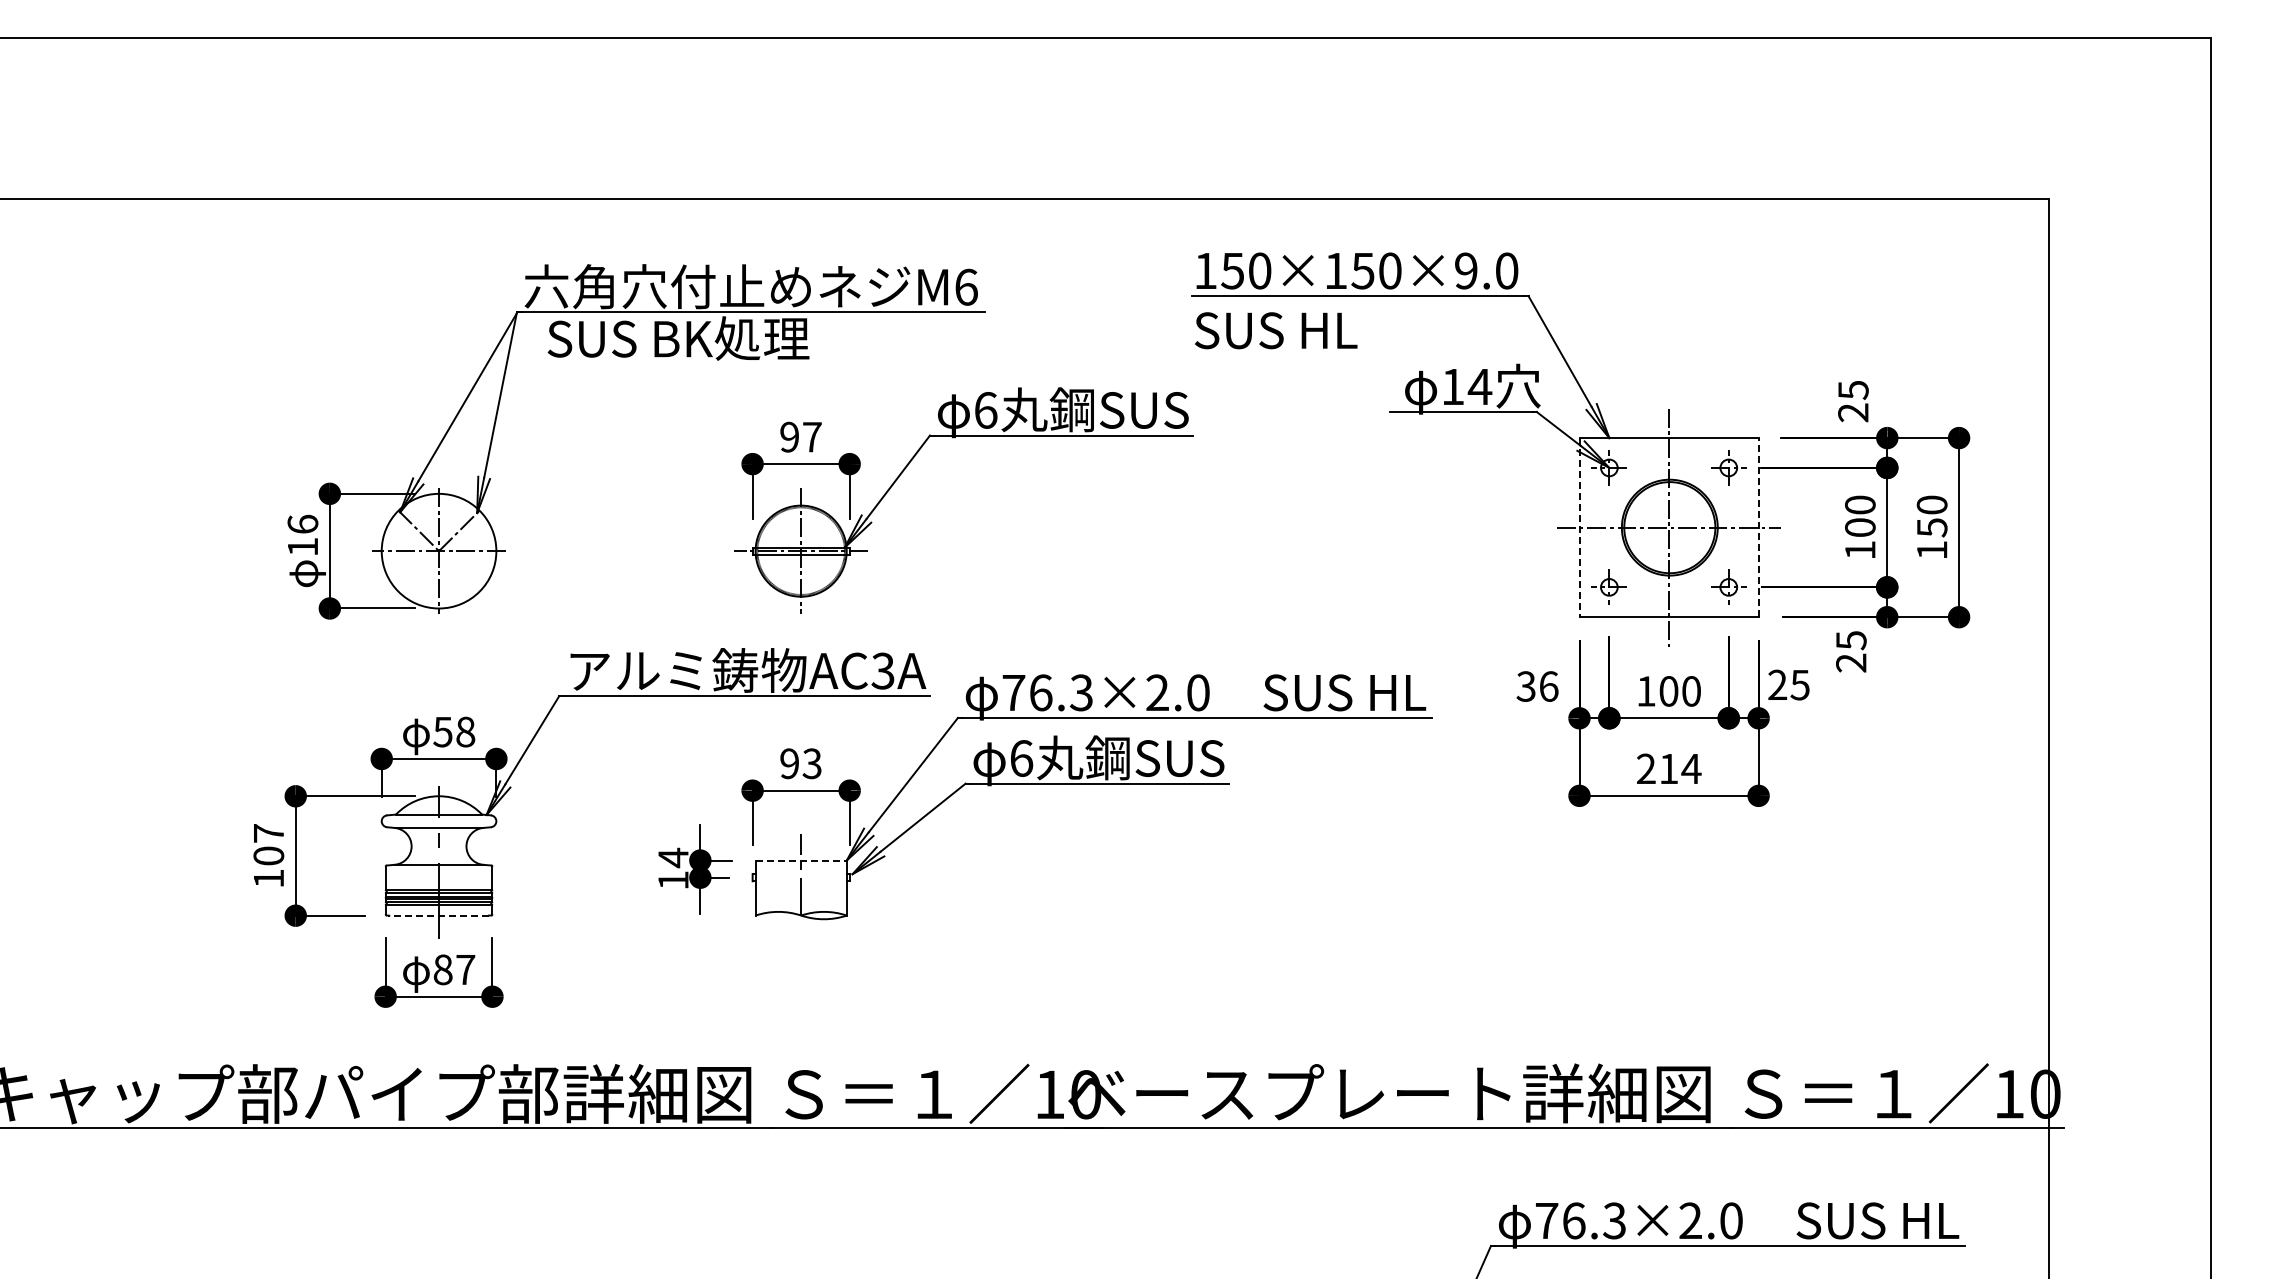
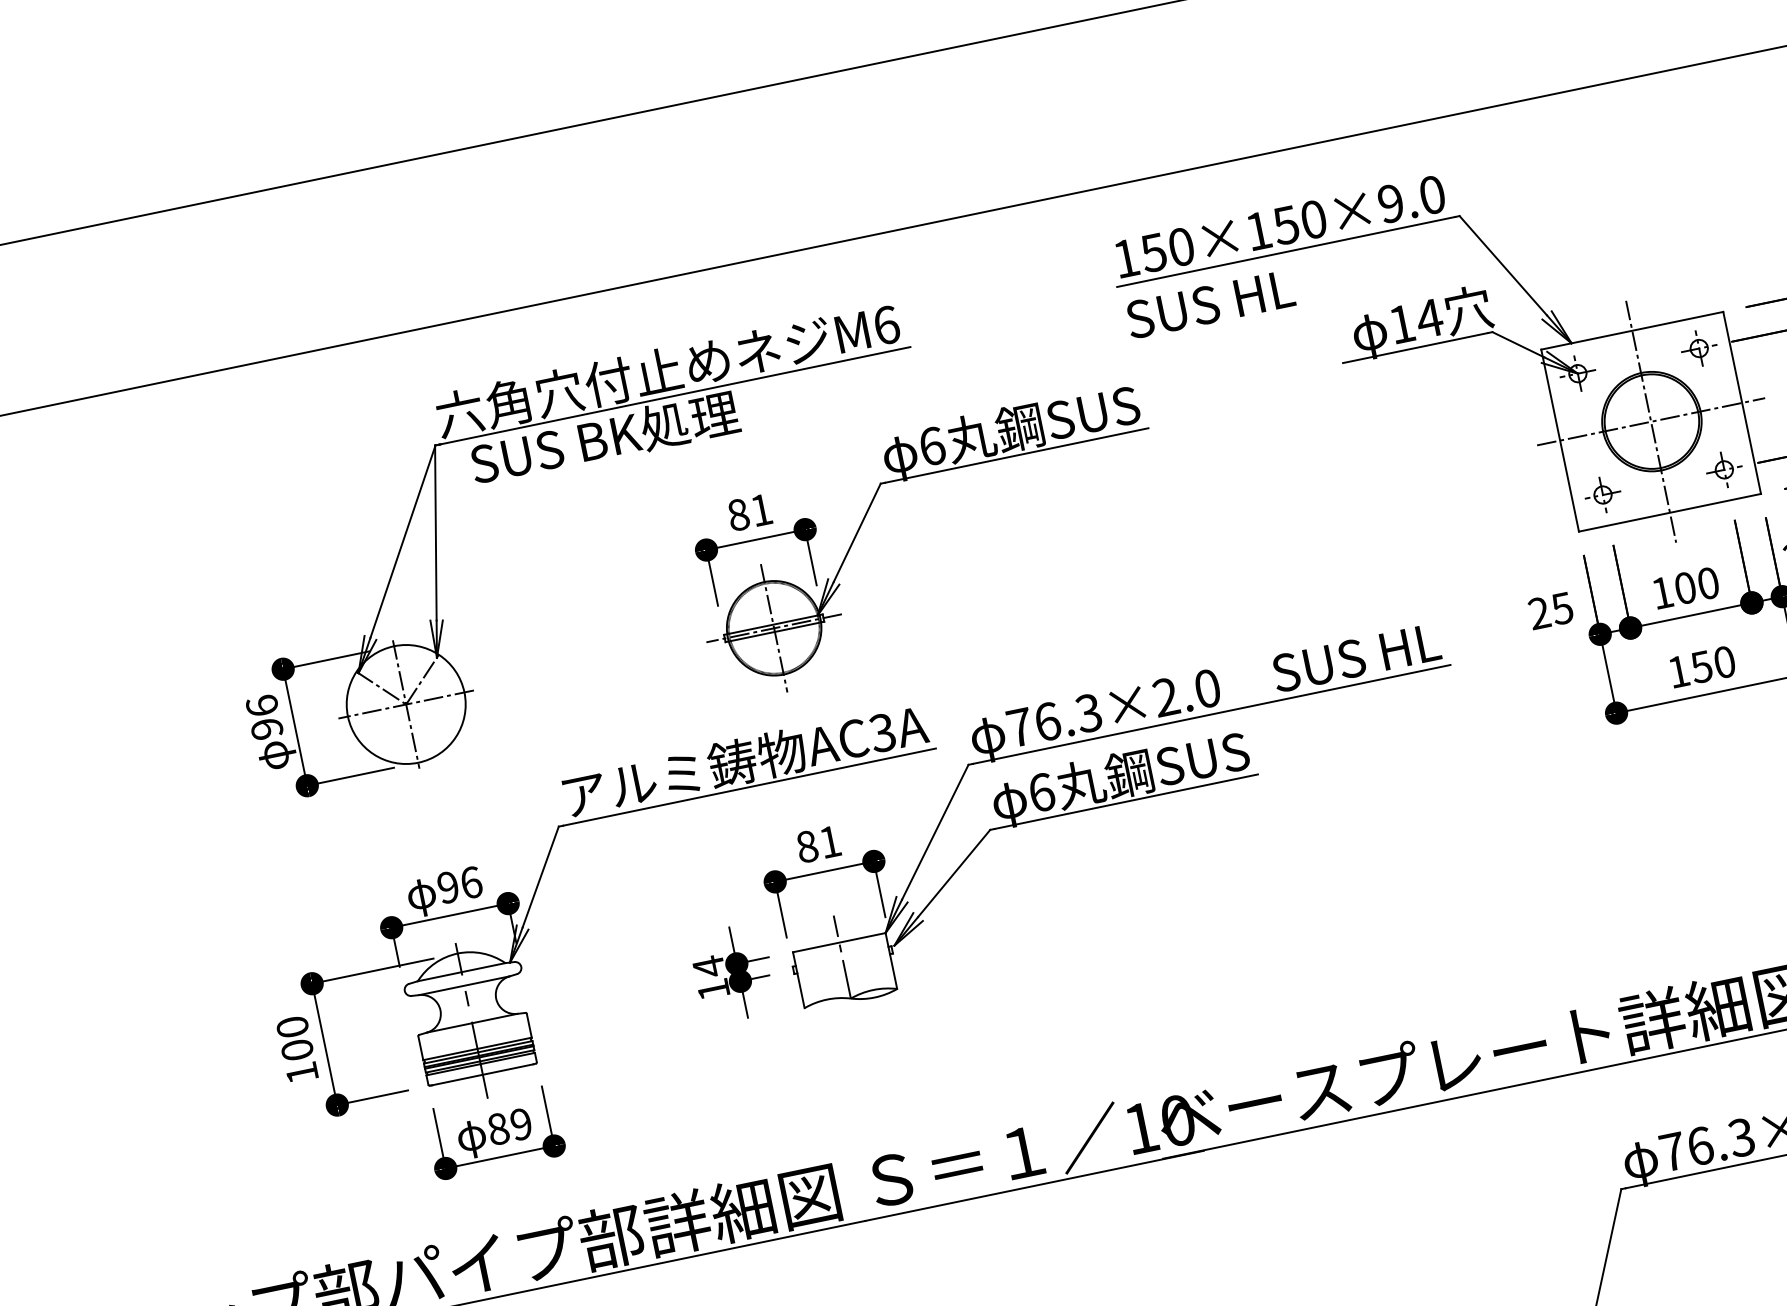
text: (800, 436) -> (749, 511), 97 -> 81
line: (1579, 527) -> (1560, 440), dashed -> solid
line: (1758, 527) -> (1741, 402), dashed -> solid
text: (302, 546) -> (266, 728), 16 -> 96
text: (1537, 686) -> (1550, 610), 36 -> 25
text: (454, 731) -> (459, 884), 58 -> 96
text: (800, 763) -> (818, 844), 93 -> 81
text: (1669, 768) -> (1702, 666), 214 -> 150
text: (268, 833) -> (292, 1027), 107 -> 100
line: (801, 860) -> (839, 942), dashed -> solid
line: (437, 915) -> (481, 1075), dashed -> solid
text: (465, 969) -> (521, 1124), 87 -> 89

